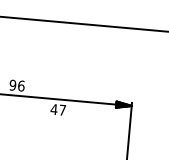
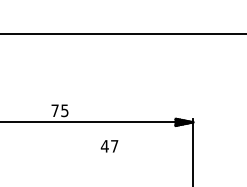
text: (16, 85) -> (59, 110), 96 -> 75
text: (58, 110) -> (109, 146), moved

